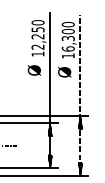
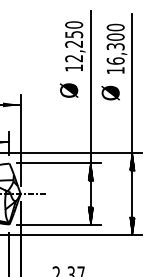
line: (80, 95) -> (132, 124), dashed -> solid

